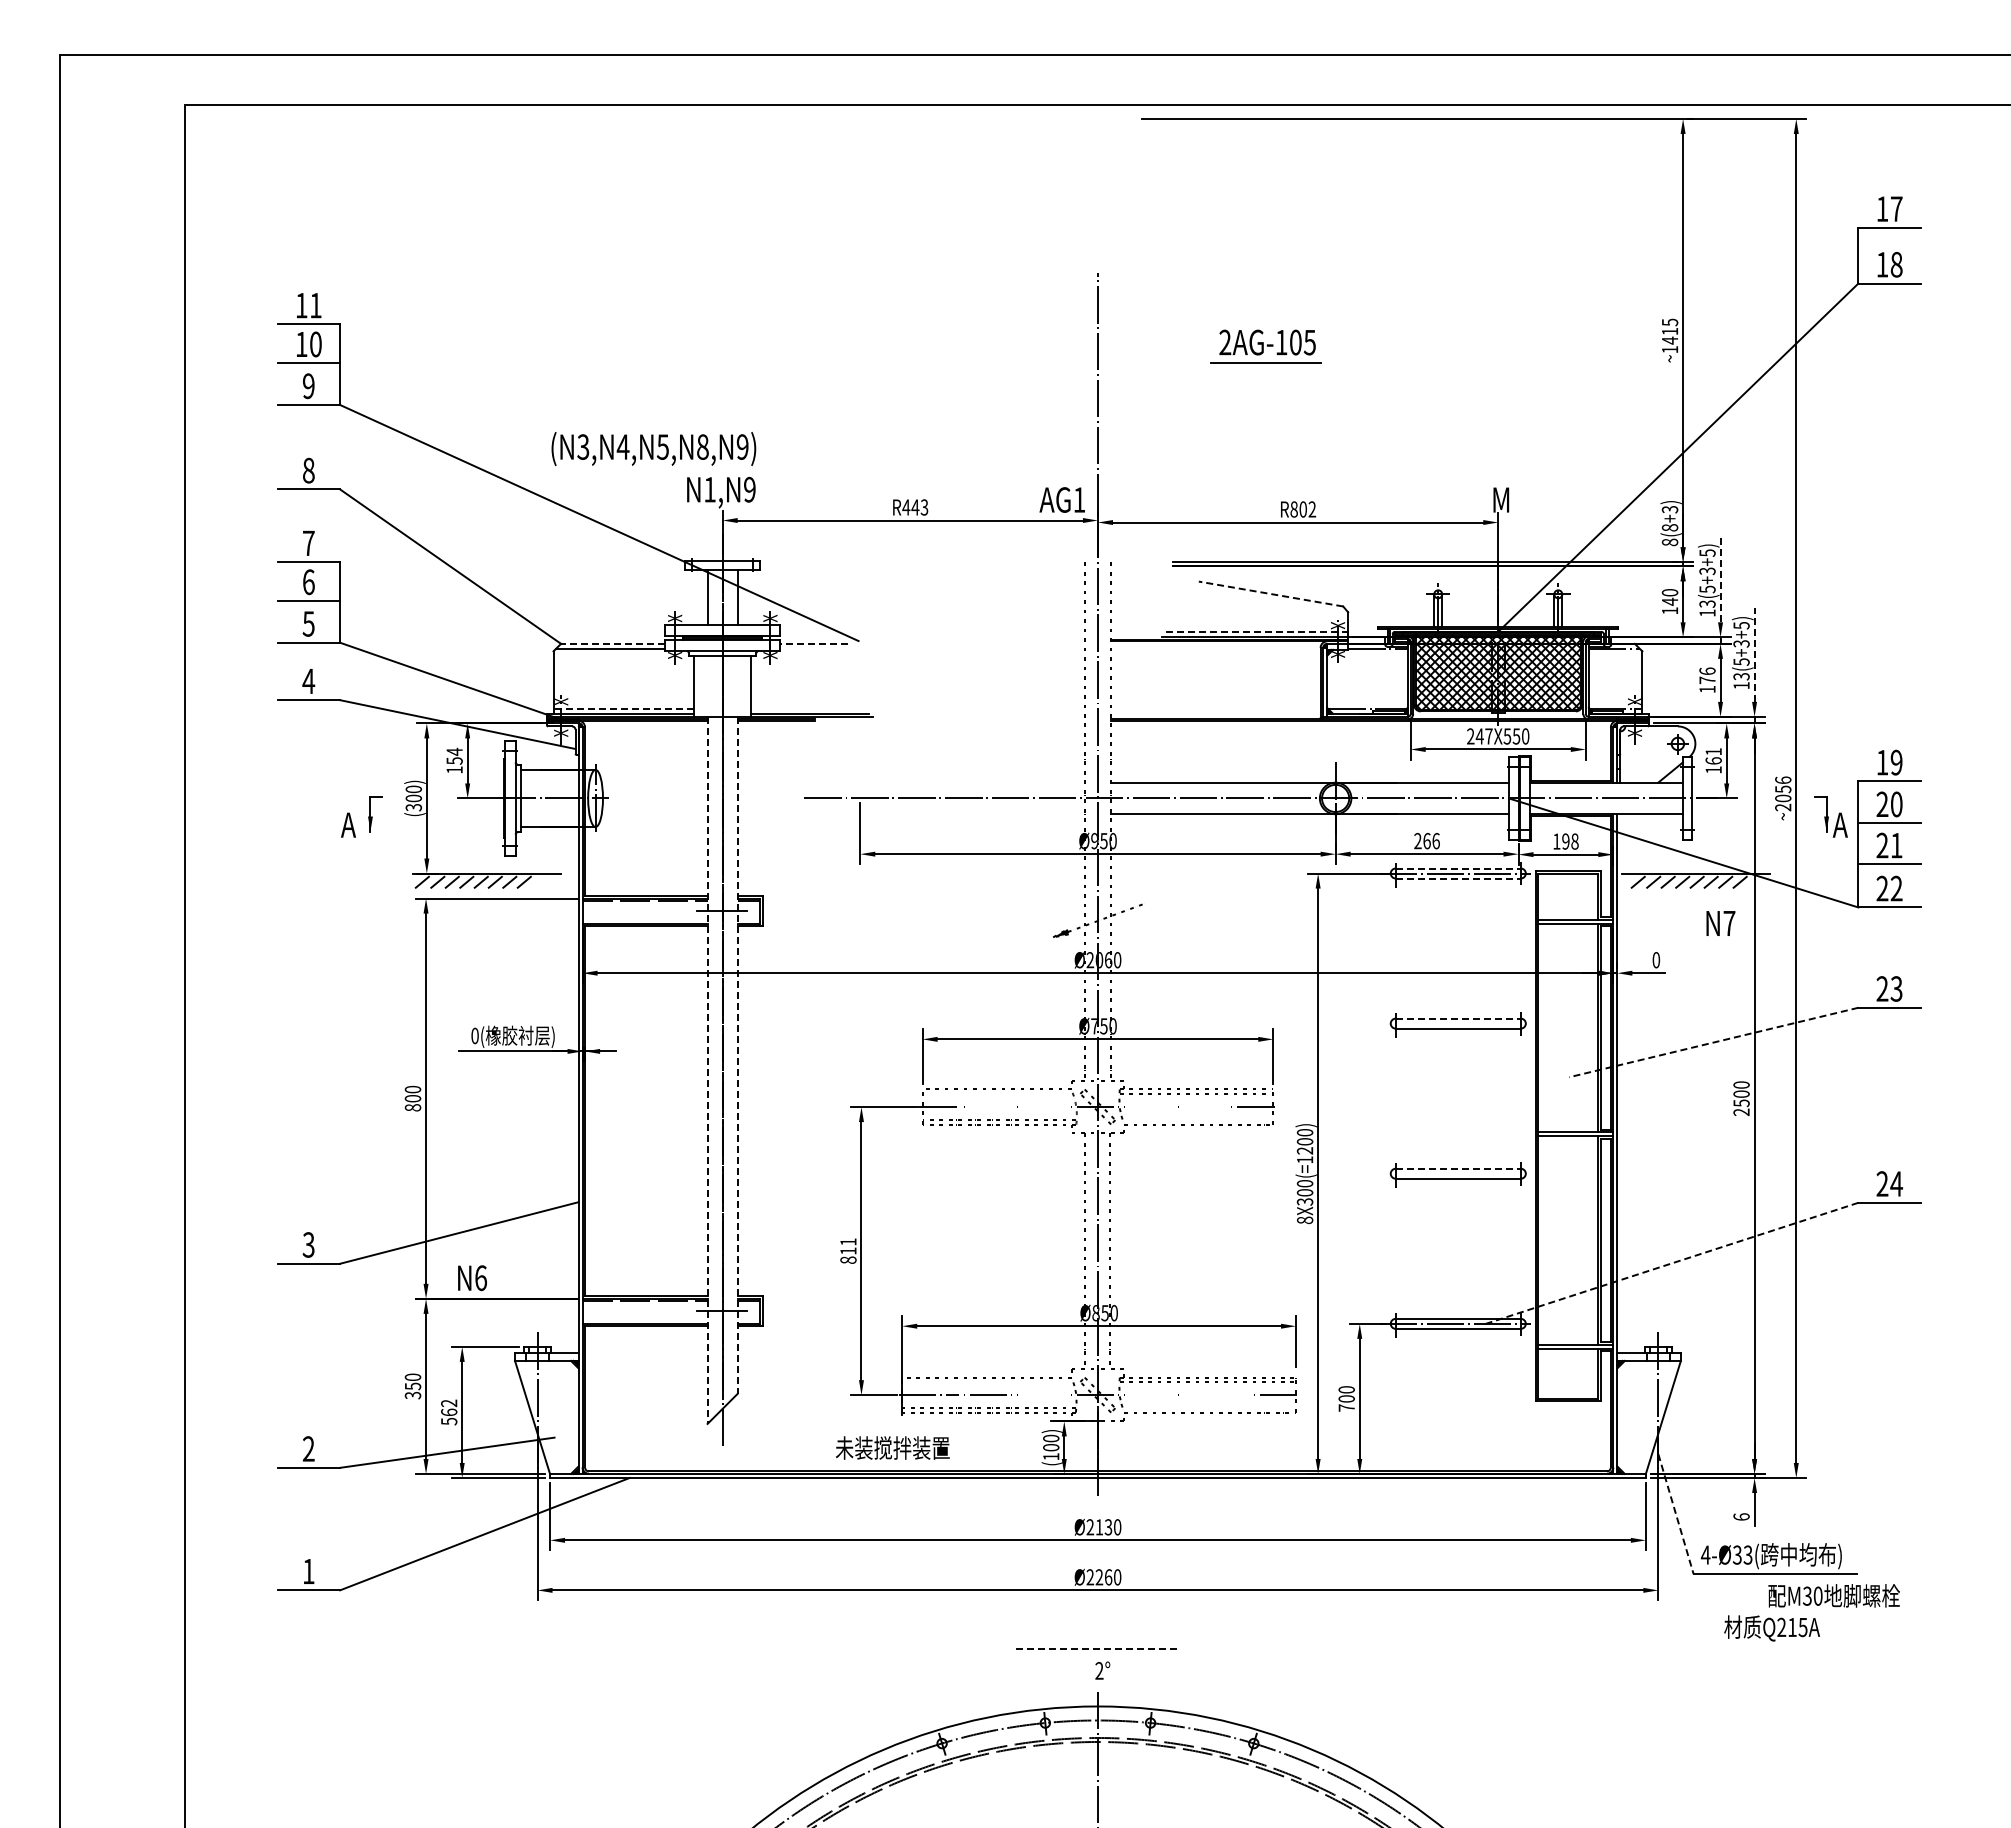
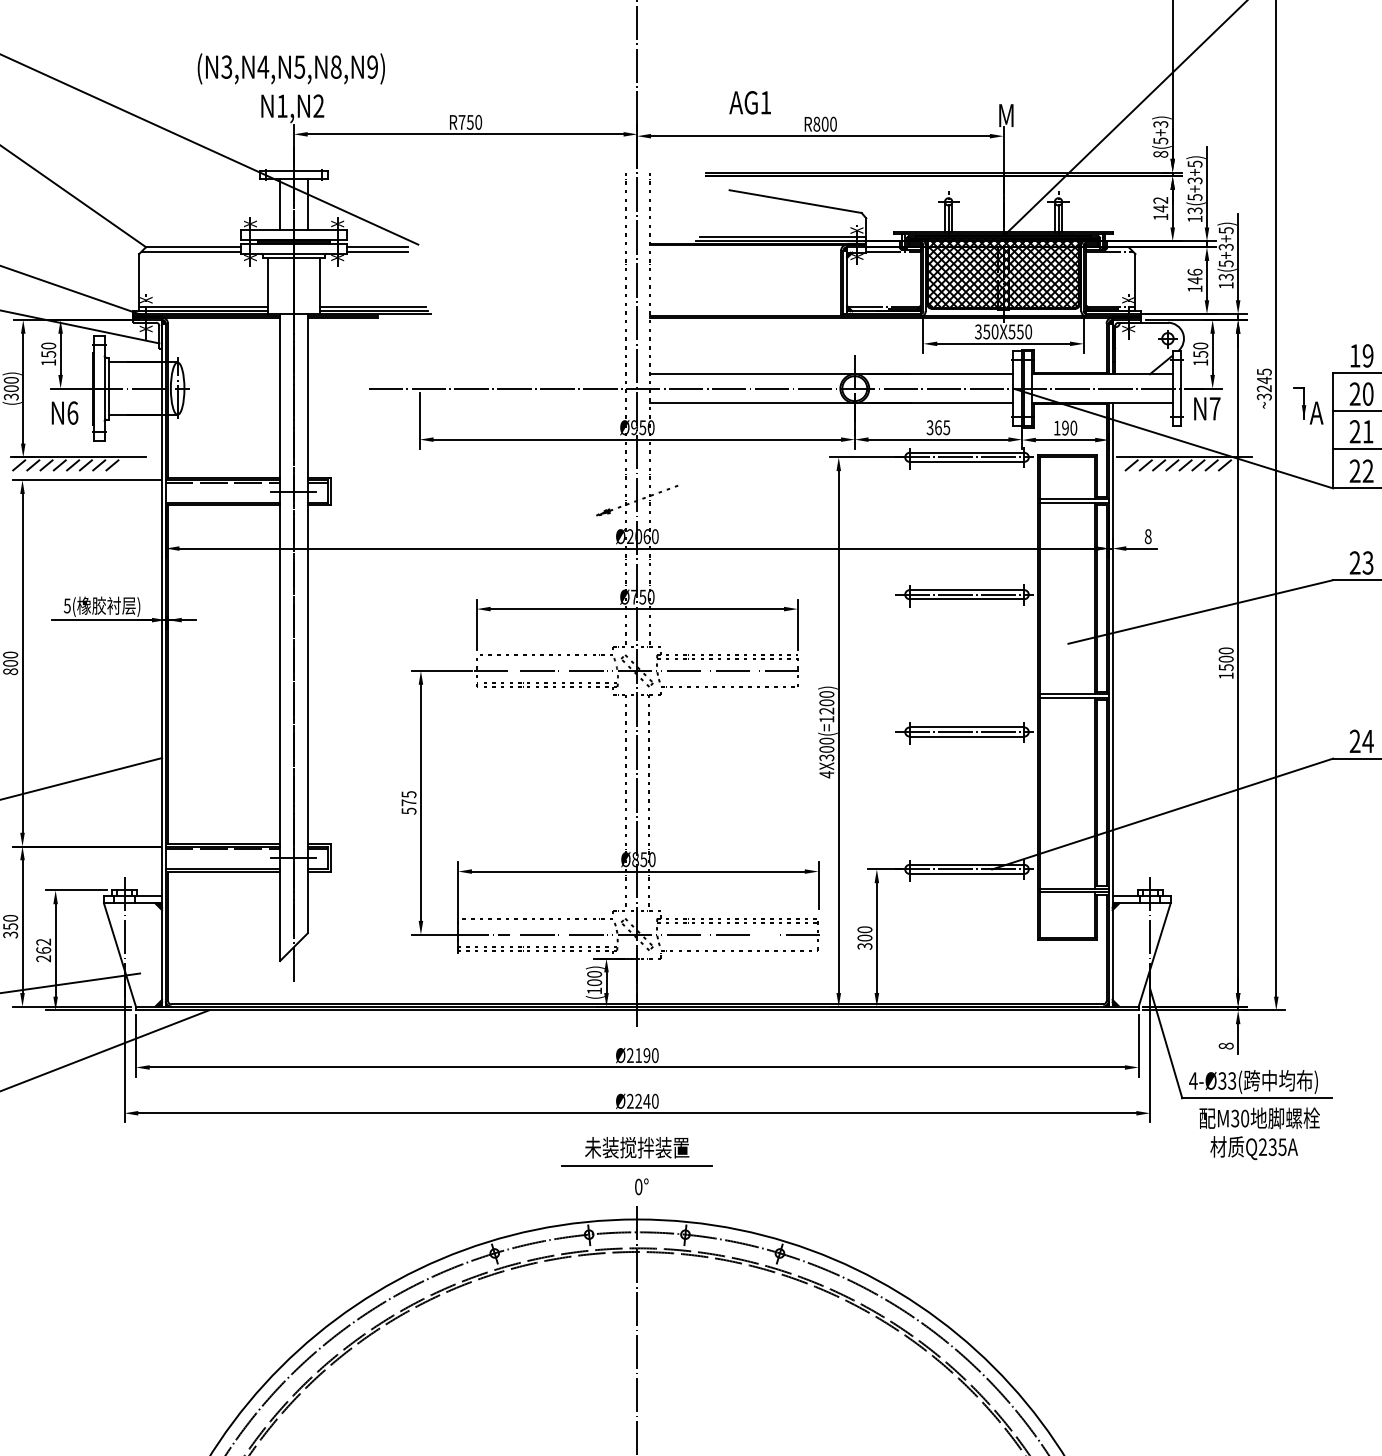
text: (653, 448) -> (291, 68), moved
text: (749, 489) -> (318, 105), N1,N9 -> N1,N2
text: (1061, 499) -> (749, 102), moved
text: (915, 507) -> (470, 122), R443 -> R750
text: (1312, 509) -> (833, 124), R802 -> R800
text: (1669, 527) -> (1160, 140), 8(8+3) -> 8(5+3)
line: (1720, 577) -> (1206, 186), dashed -> solid
text: (1670, 592) -> (1161, 200), 140 -> 142
line: (1270, 593) -> (795, 201), dashed -> solid
line: (1257, 632) -> (783, 236), dashed -> solid
line: (612, 643) -> (193, 246), dashed -> solid
line: (813, 643) -> (377, 246), dashed -> solid
line: (813, 648) -> (377, 251), added
line: (1754, 654) -> (1238, 256), dashed -> solid
text: (1707, 680) -> (1195, 280), 176 -> 146
line: (623, 709) -> (203, 307), dashed -> solid
line: (809, 709) -> (373, 307), added
text: (1479, 736) -> (986, 331), 247X550 -> 350X550
text: (454, 751) -> (48, 345), 154 -> 150
text: (1713, 756) -> (1200, 350), 161 -> 150
text: (1783, 793) -> (1264, 384), ~2056 -> ~3245
text: (1426, 841) -> (937, 428), 266 -> 365
text: (1574, 841) -> (1073, 428), 198 -> 190
line: (1458, 868) -> (967, 452), dashed -> solid
line: (1458, 878) -> (967, 461), dashed -> solid
text: (1720, 923) -> (1206, 408), moved
text: (1656, 960) -> (1148, 536), 0 -> 8
line: (1458, 1018) -> (967, 589), dashed -> solid
line: (1455, 1023) -> (964, 594), added
text: (474, 1035) -> (66, 605), 0( -> 5(
line: (1713, 1042) -> (1200, 611), dashed -> solid
line: (737, 1055) -> (307, 623), dashed -> solid
line: (707, 1070) -> (280, 637), dashed -> solid
line: (990, 1107) -> (539, 671), added
line: (1044, 1107) -> (588, 671), added
line: (1151, 1107) -> (686, 671), added
line: (1204, 1107) -> (734, 671), added
text: (1741, 1112) -> (1226, 676), 2500 -> 1500
line: (1458, 1168) -> (967, 727), dashed -> solid
line: (1455, 1173) -> (964, 731), added
text: (1304, 1220) -> (826, 774), 8X300(=1200) -> 4X300(=1200)
text: (848, 1251) -> (409, 803), 811 -> 575
line: (1672, 1263) -> (1163, 814), dashed -> solid
text: (472, 1278) -> (65, 413), moved
line: (1044, 1395) -> (588, 934), added
line: (1151, 1395) -> (686, 934), added
line: (1204, 1395) -> (734, 934), added
text: (1346, 1407) -> (864, 945), 700 -> 300
text: (449, 1421) -> (43, 958), 562 -> 262
text: (892, 1447) -> (636, 1147), moved
line: (1676, 1514) -> (1166, 1043), dashed -> solid
text: (1741, 1516) -> (1226, 1045), 6 -> 8
text: (1108, 1527) -> (646, 1055), Ø2130 -> Ø2190
text: (1108, 1577) -> (646, 1101), Ø2260 -> Ø2240
text: (1833, 1595) -> (1259, 1117), moved
text: (1791, 1627) -> (1271, 1147), Q215A -> Q235A
line: (1097, 1648) -> (636, 1166), dashed -> solid
text: (1099, 1670) -> (638, 1186), 2° -> 0°

